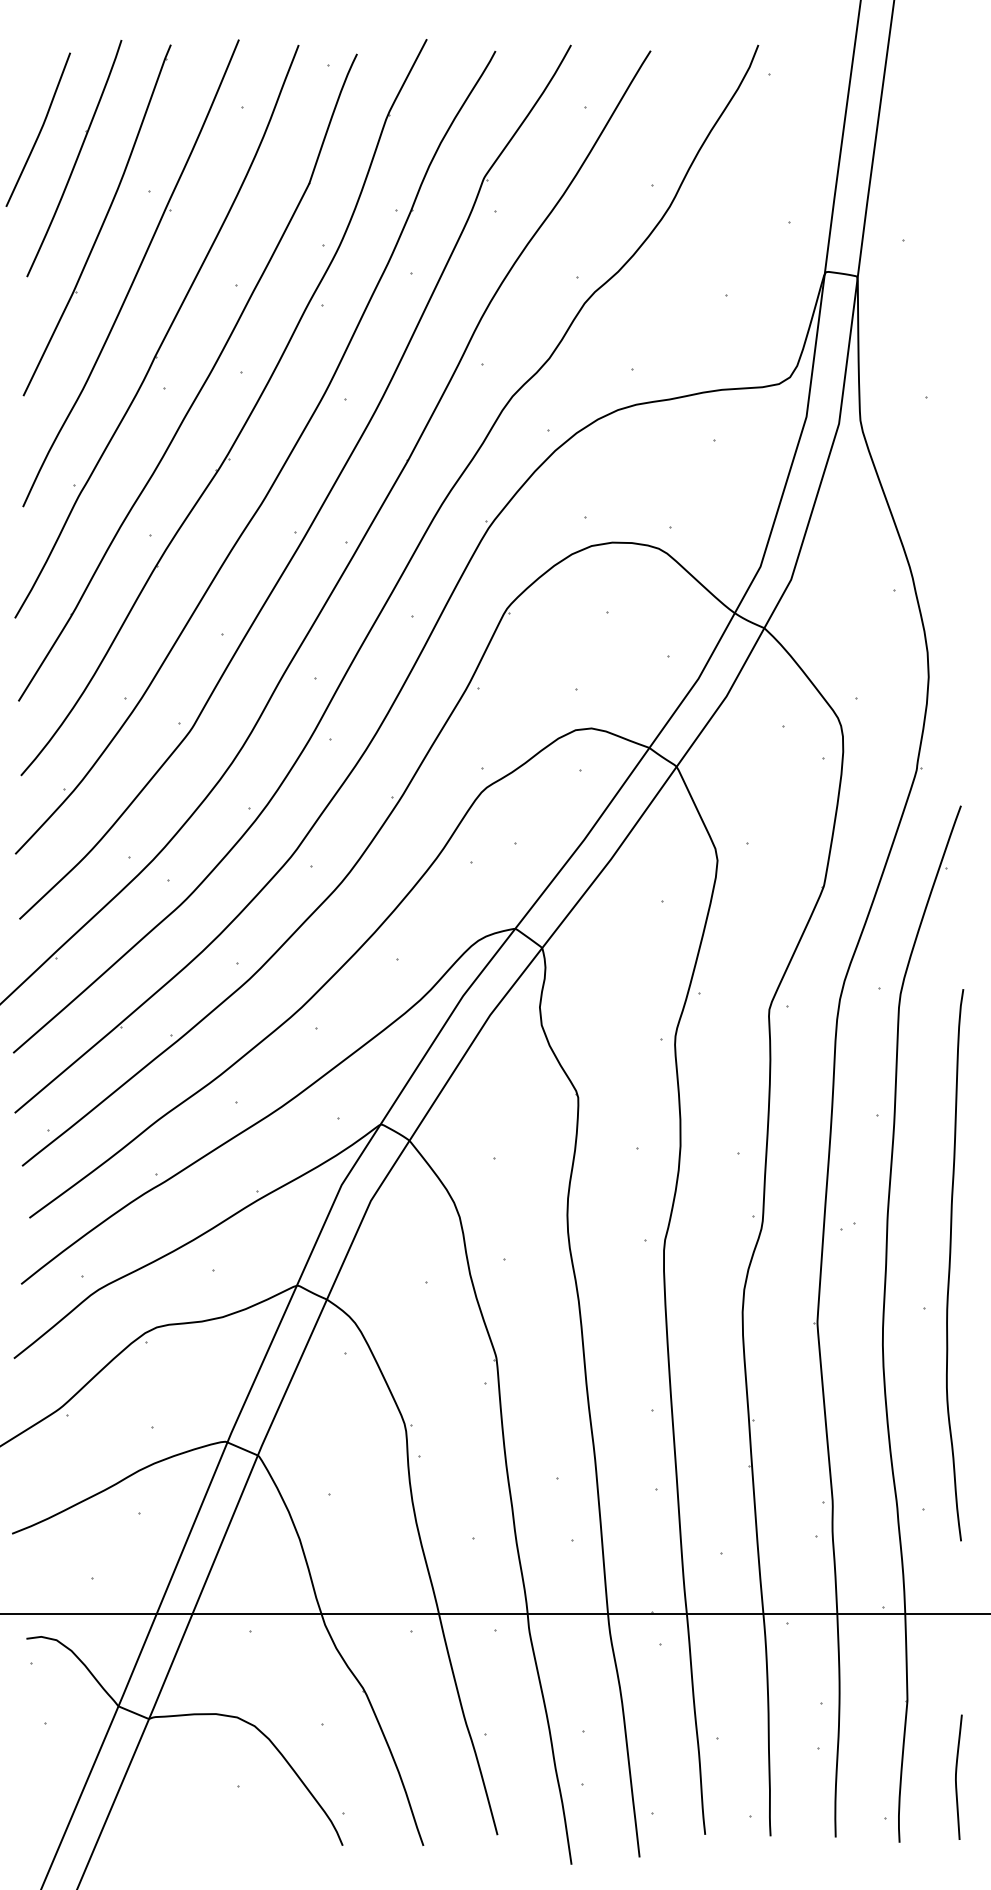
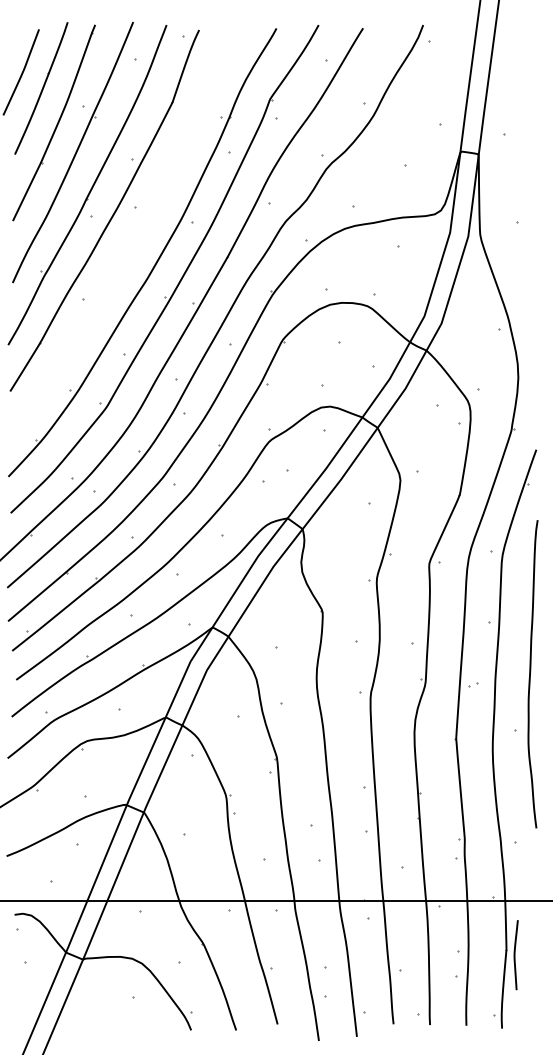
part: (244, 420) -> (136, 234), removed
curve: (950, 1265) -> (530, 674), moved
curve: (957, 1777) -> (515, 955), moved

